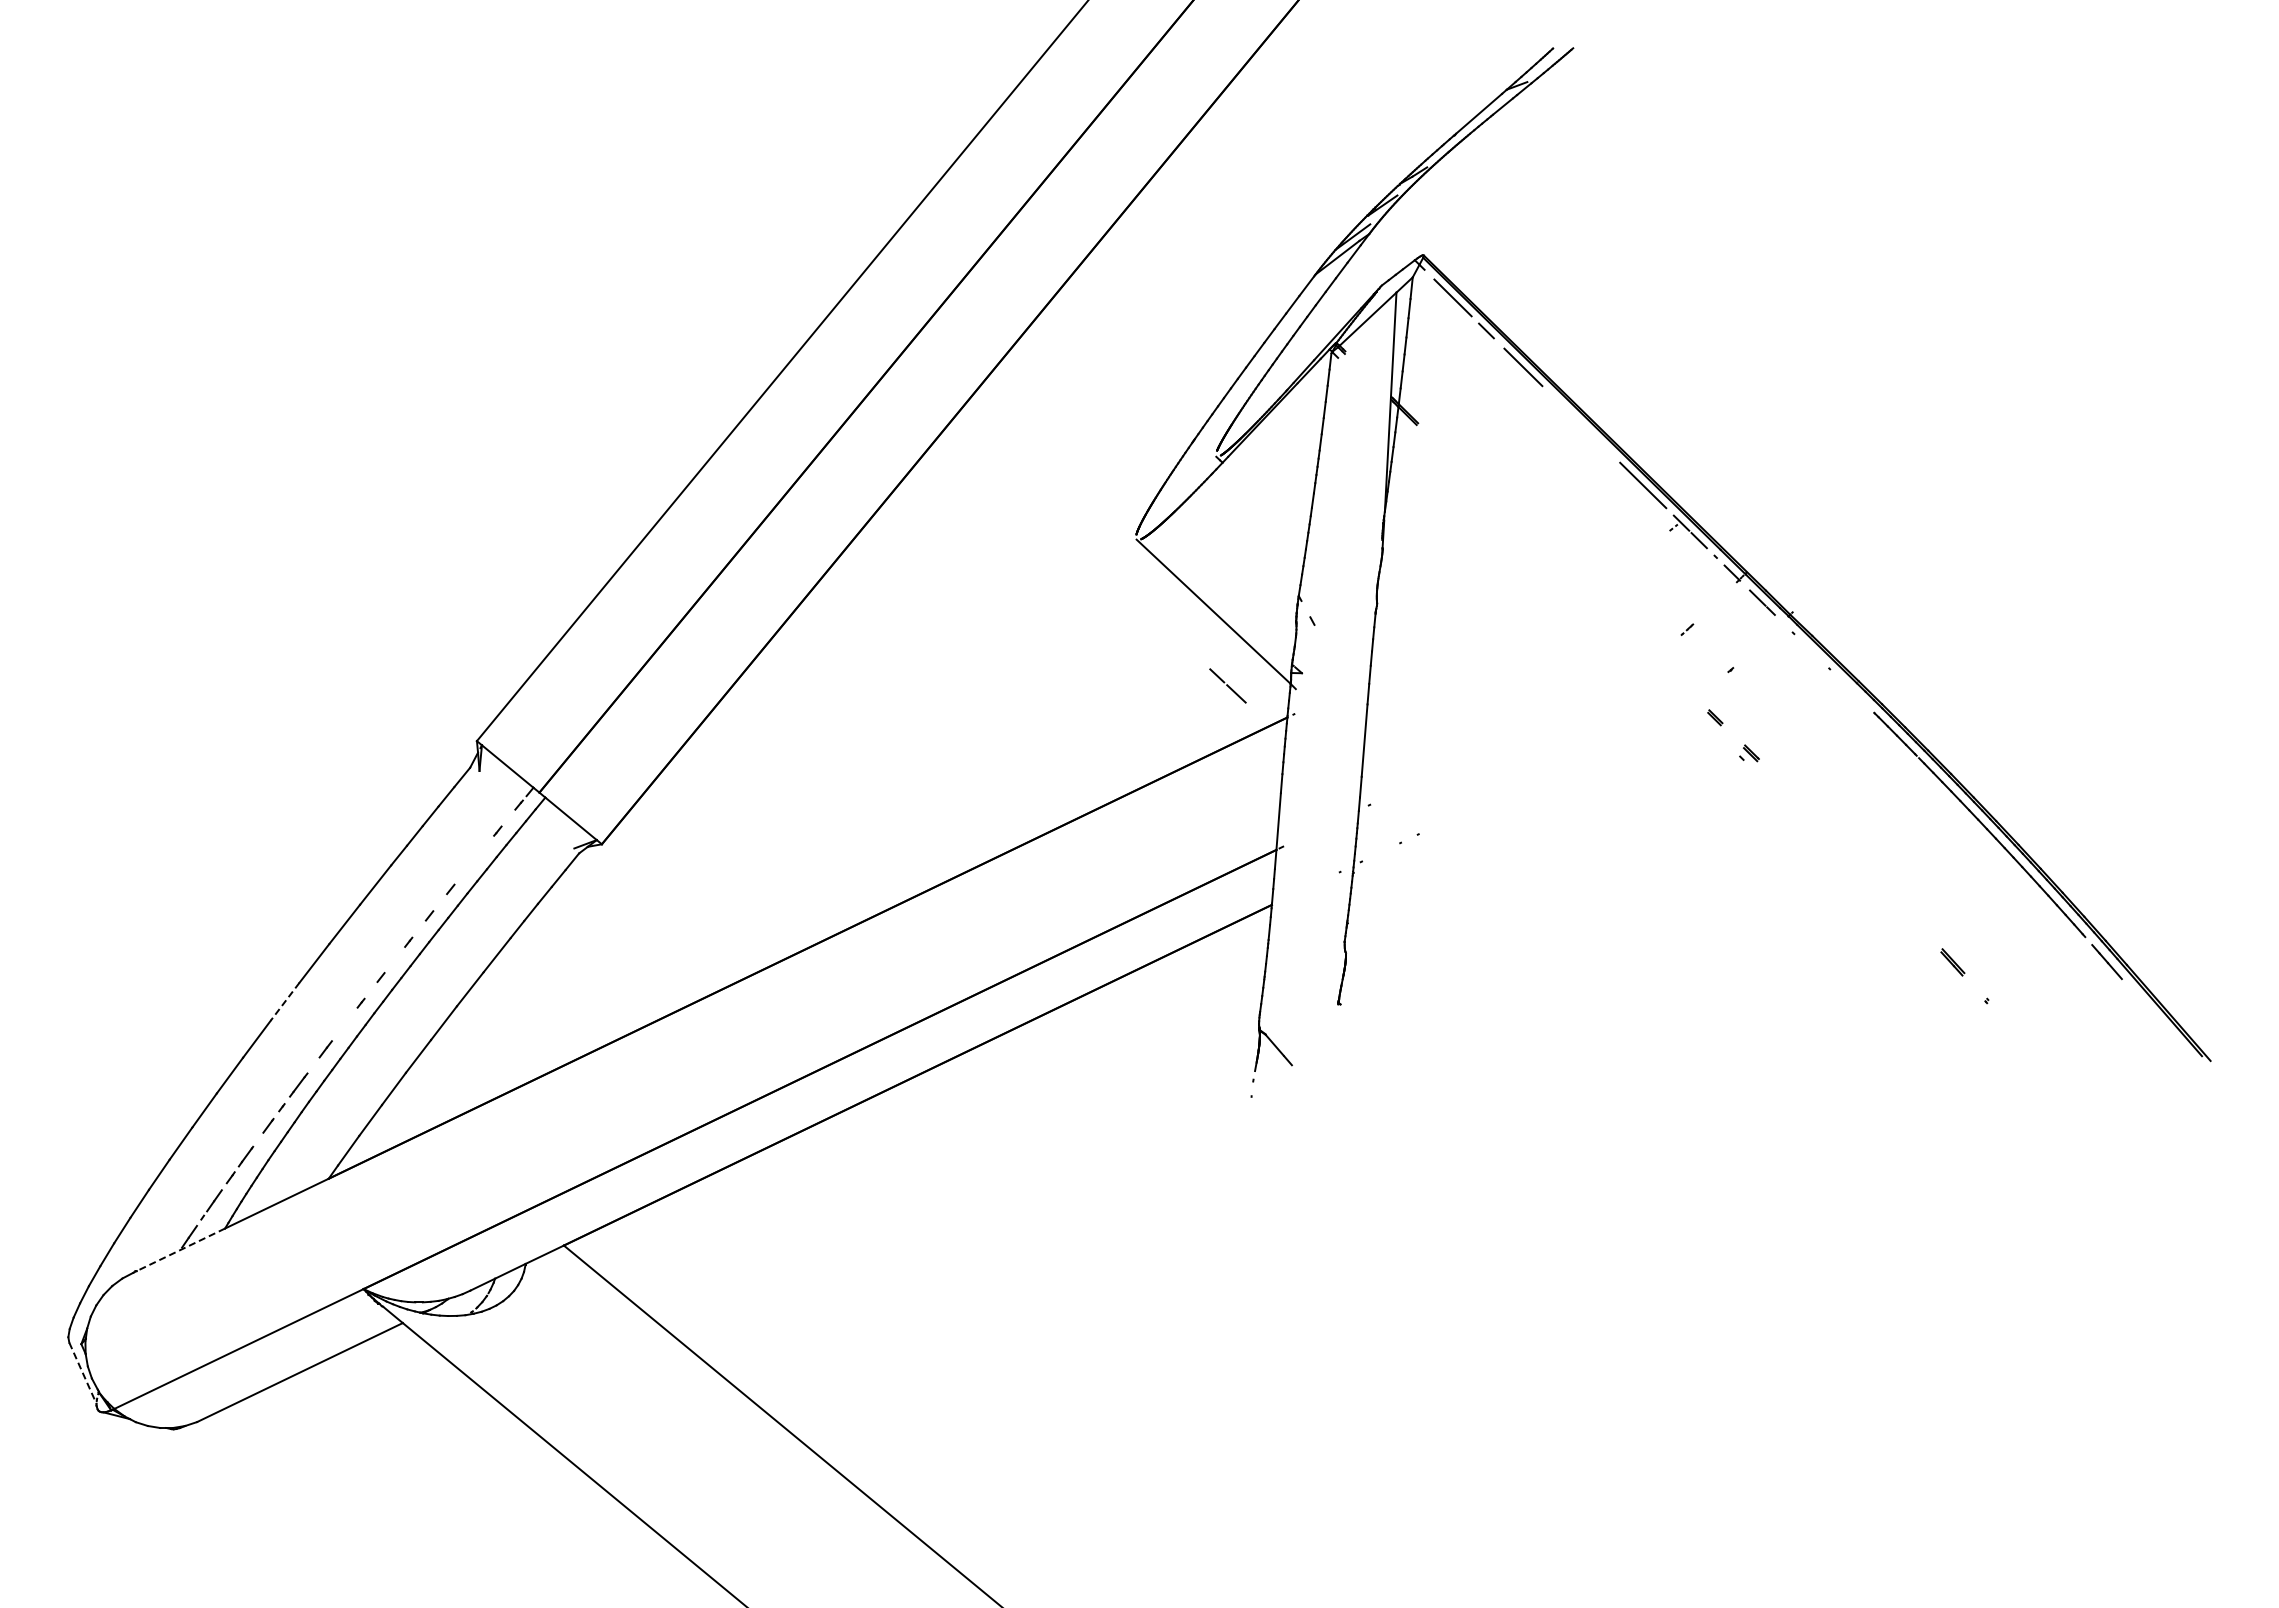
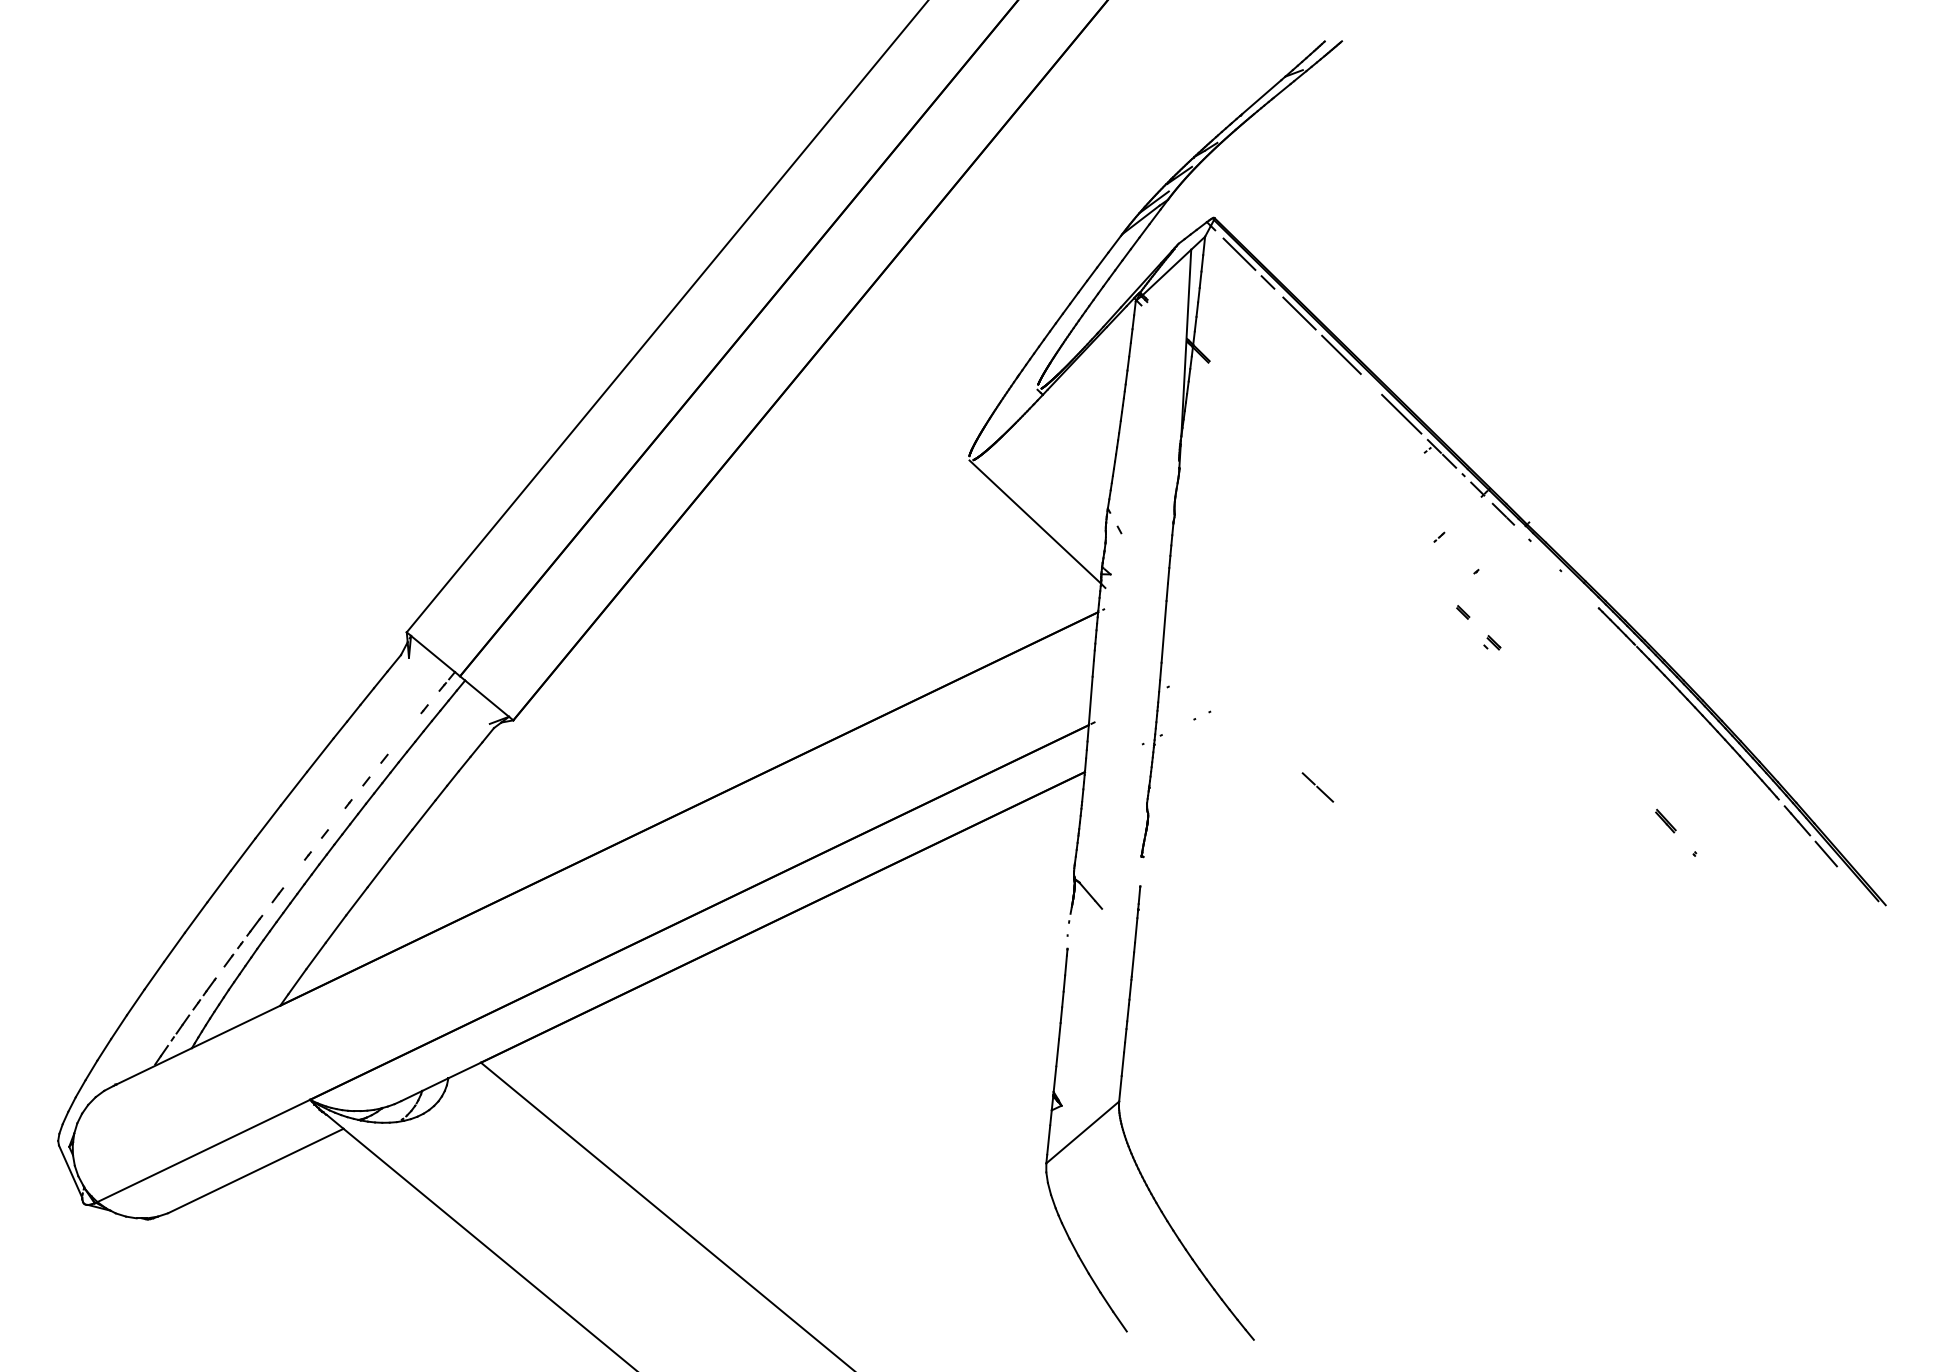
line: (1572, 415) -> (1341, 354), added
line: (1227, 685) -> (1317, 787), moved
line: (2140, 1000) -> (1825, 853), added
line: (285, 1001) -> (243, 854), dashed -> solid
line: (180, 1250) -> (153, 1066), dashed -> solid
part: (1314, 1310) -> (1121, 1118), added
line: (82, 1373) -> (70, 1171), dashed -> solid

